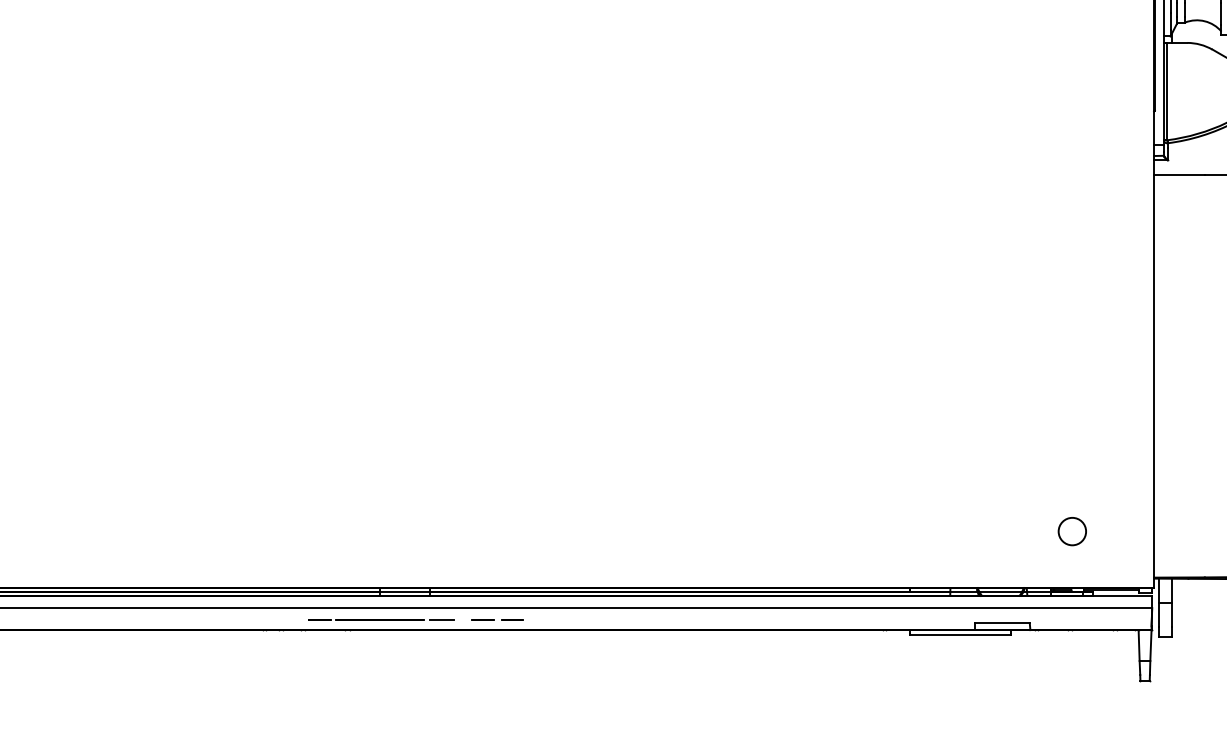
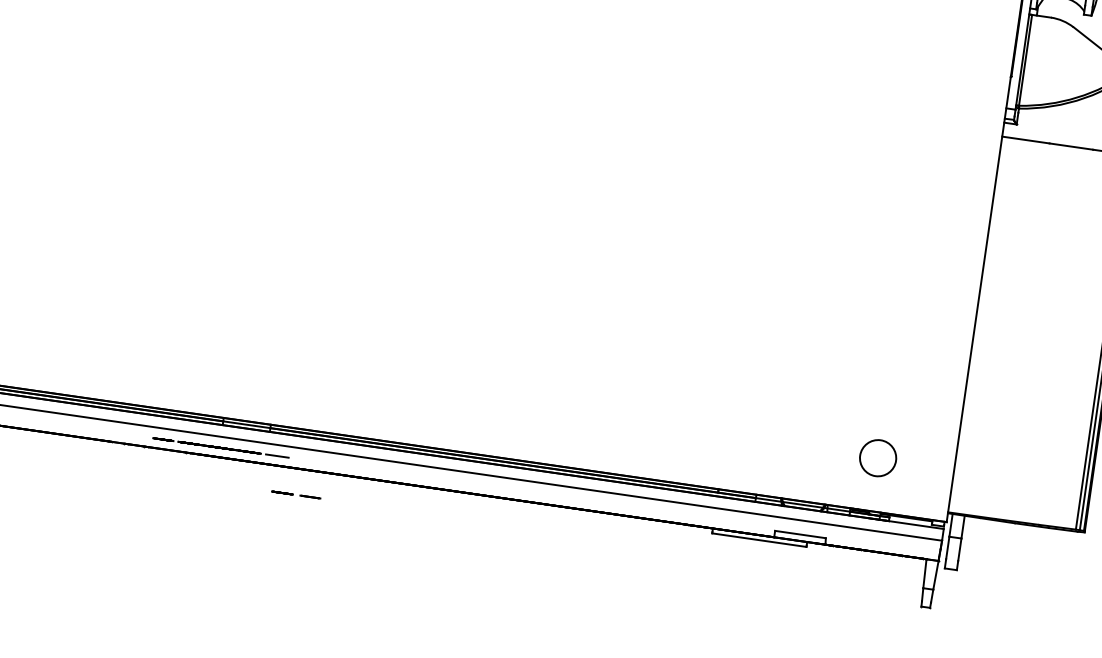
circle: (1071, 531) -> (877, 458), size x1.4
line: (494, 619) -> (293, 494), moved

